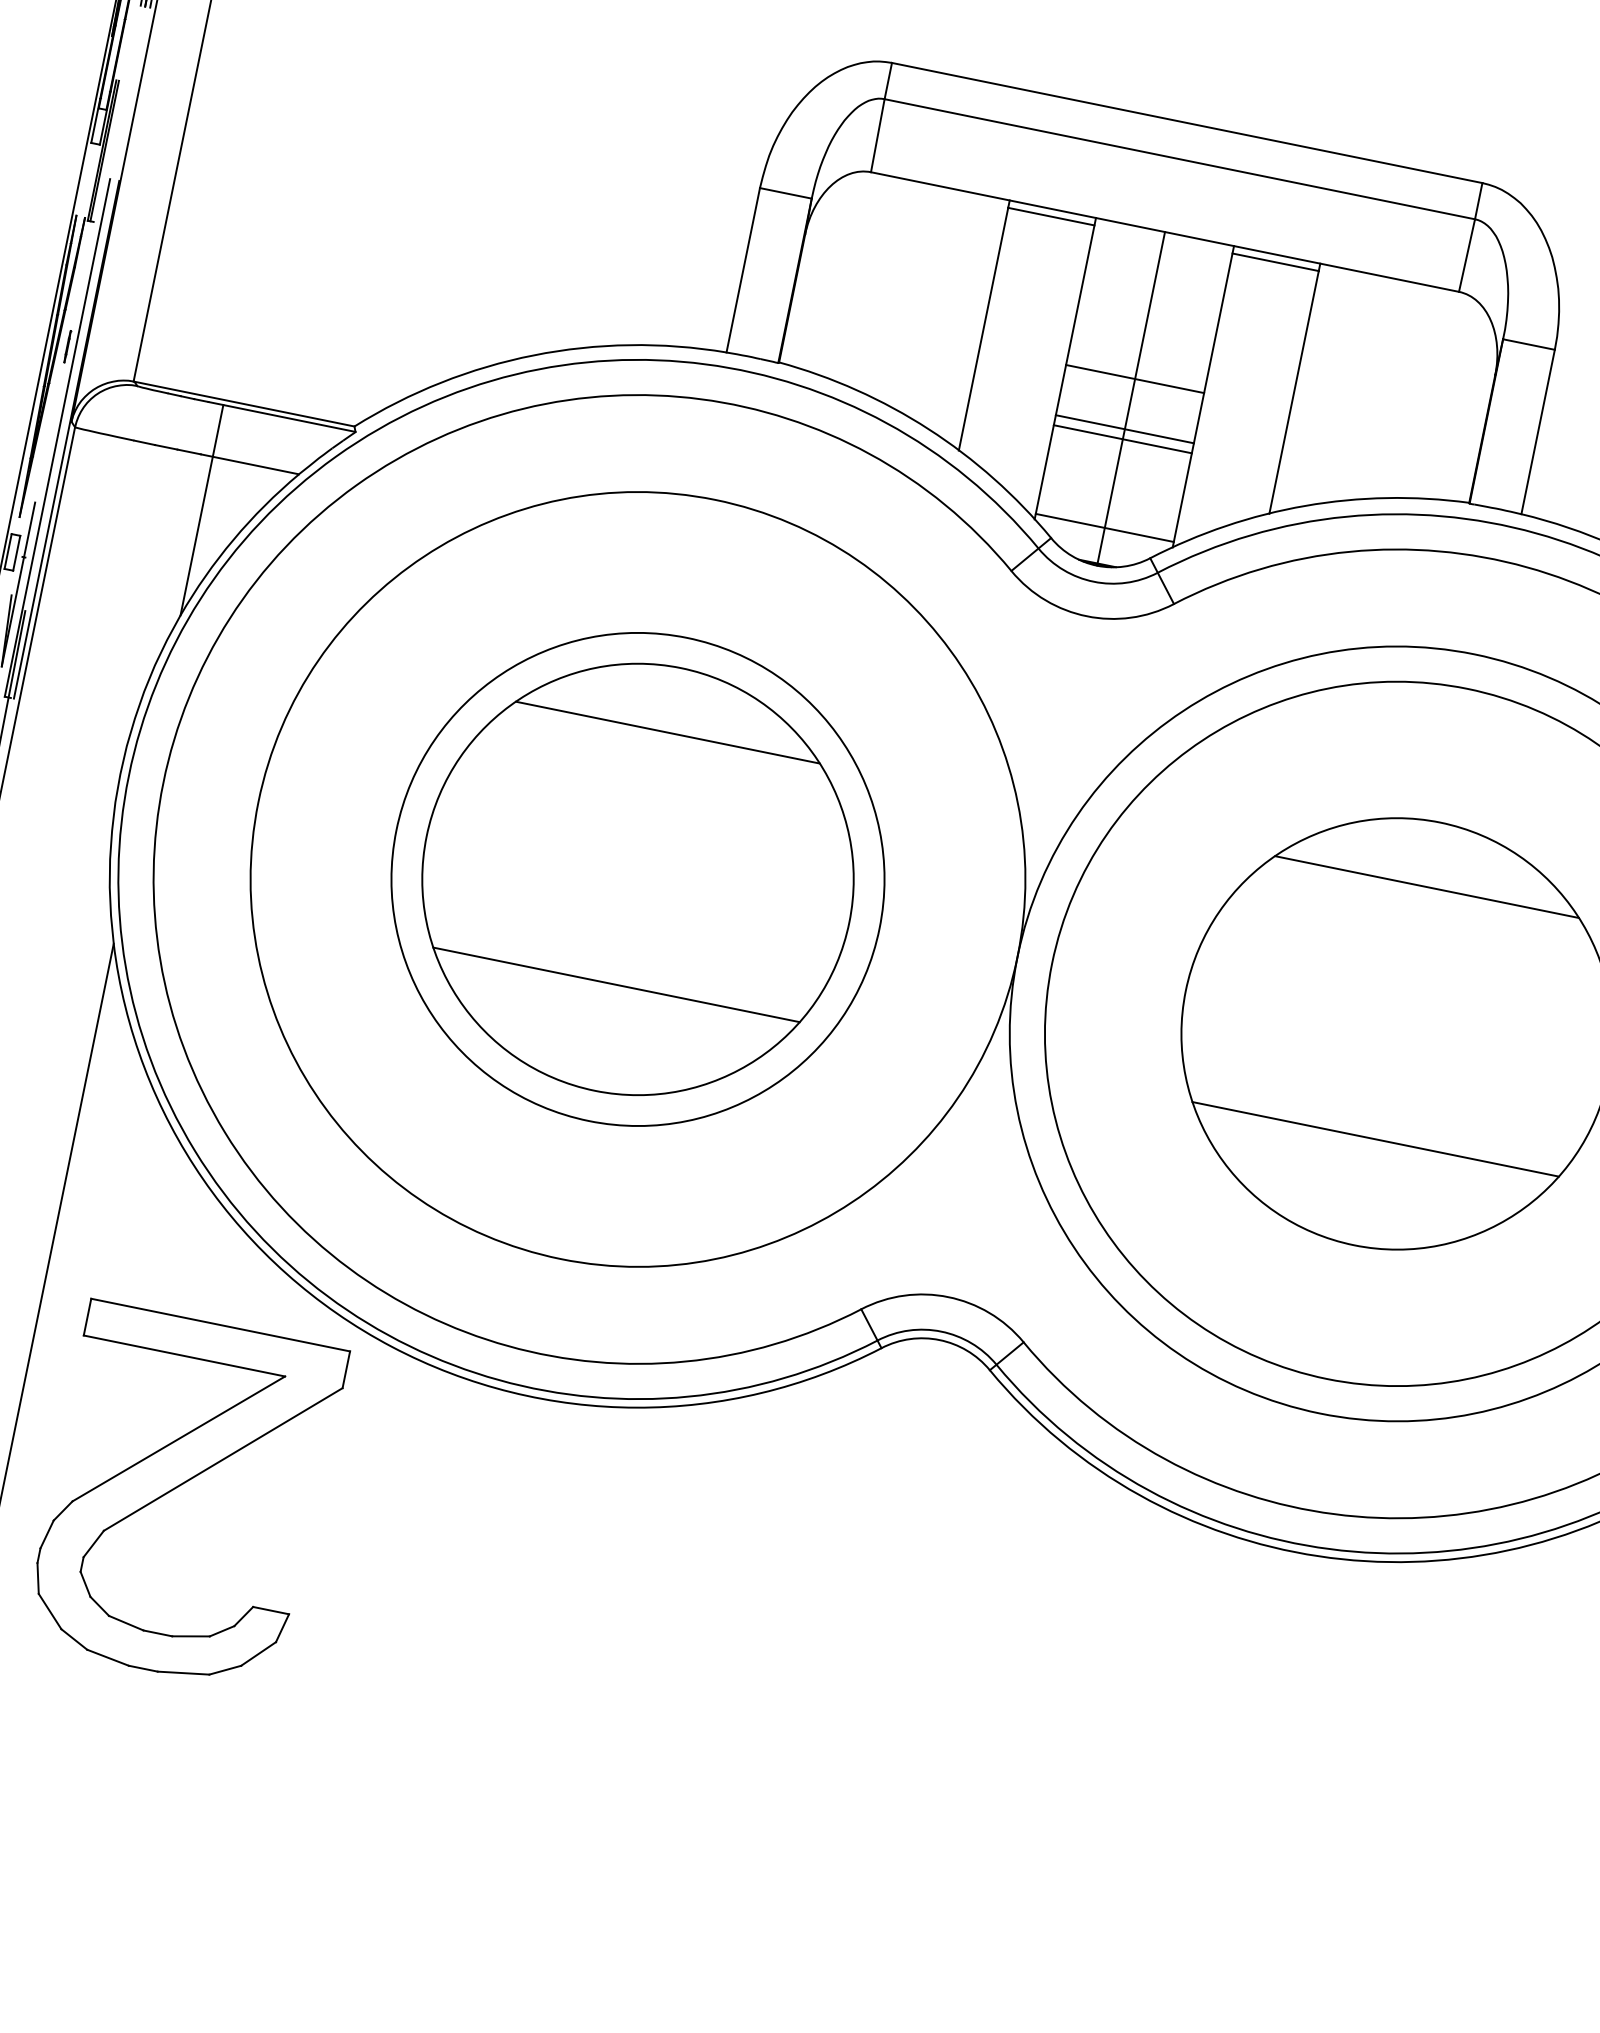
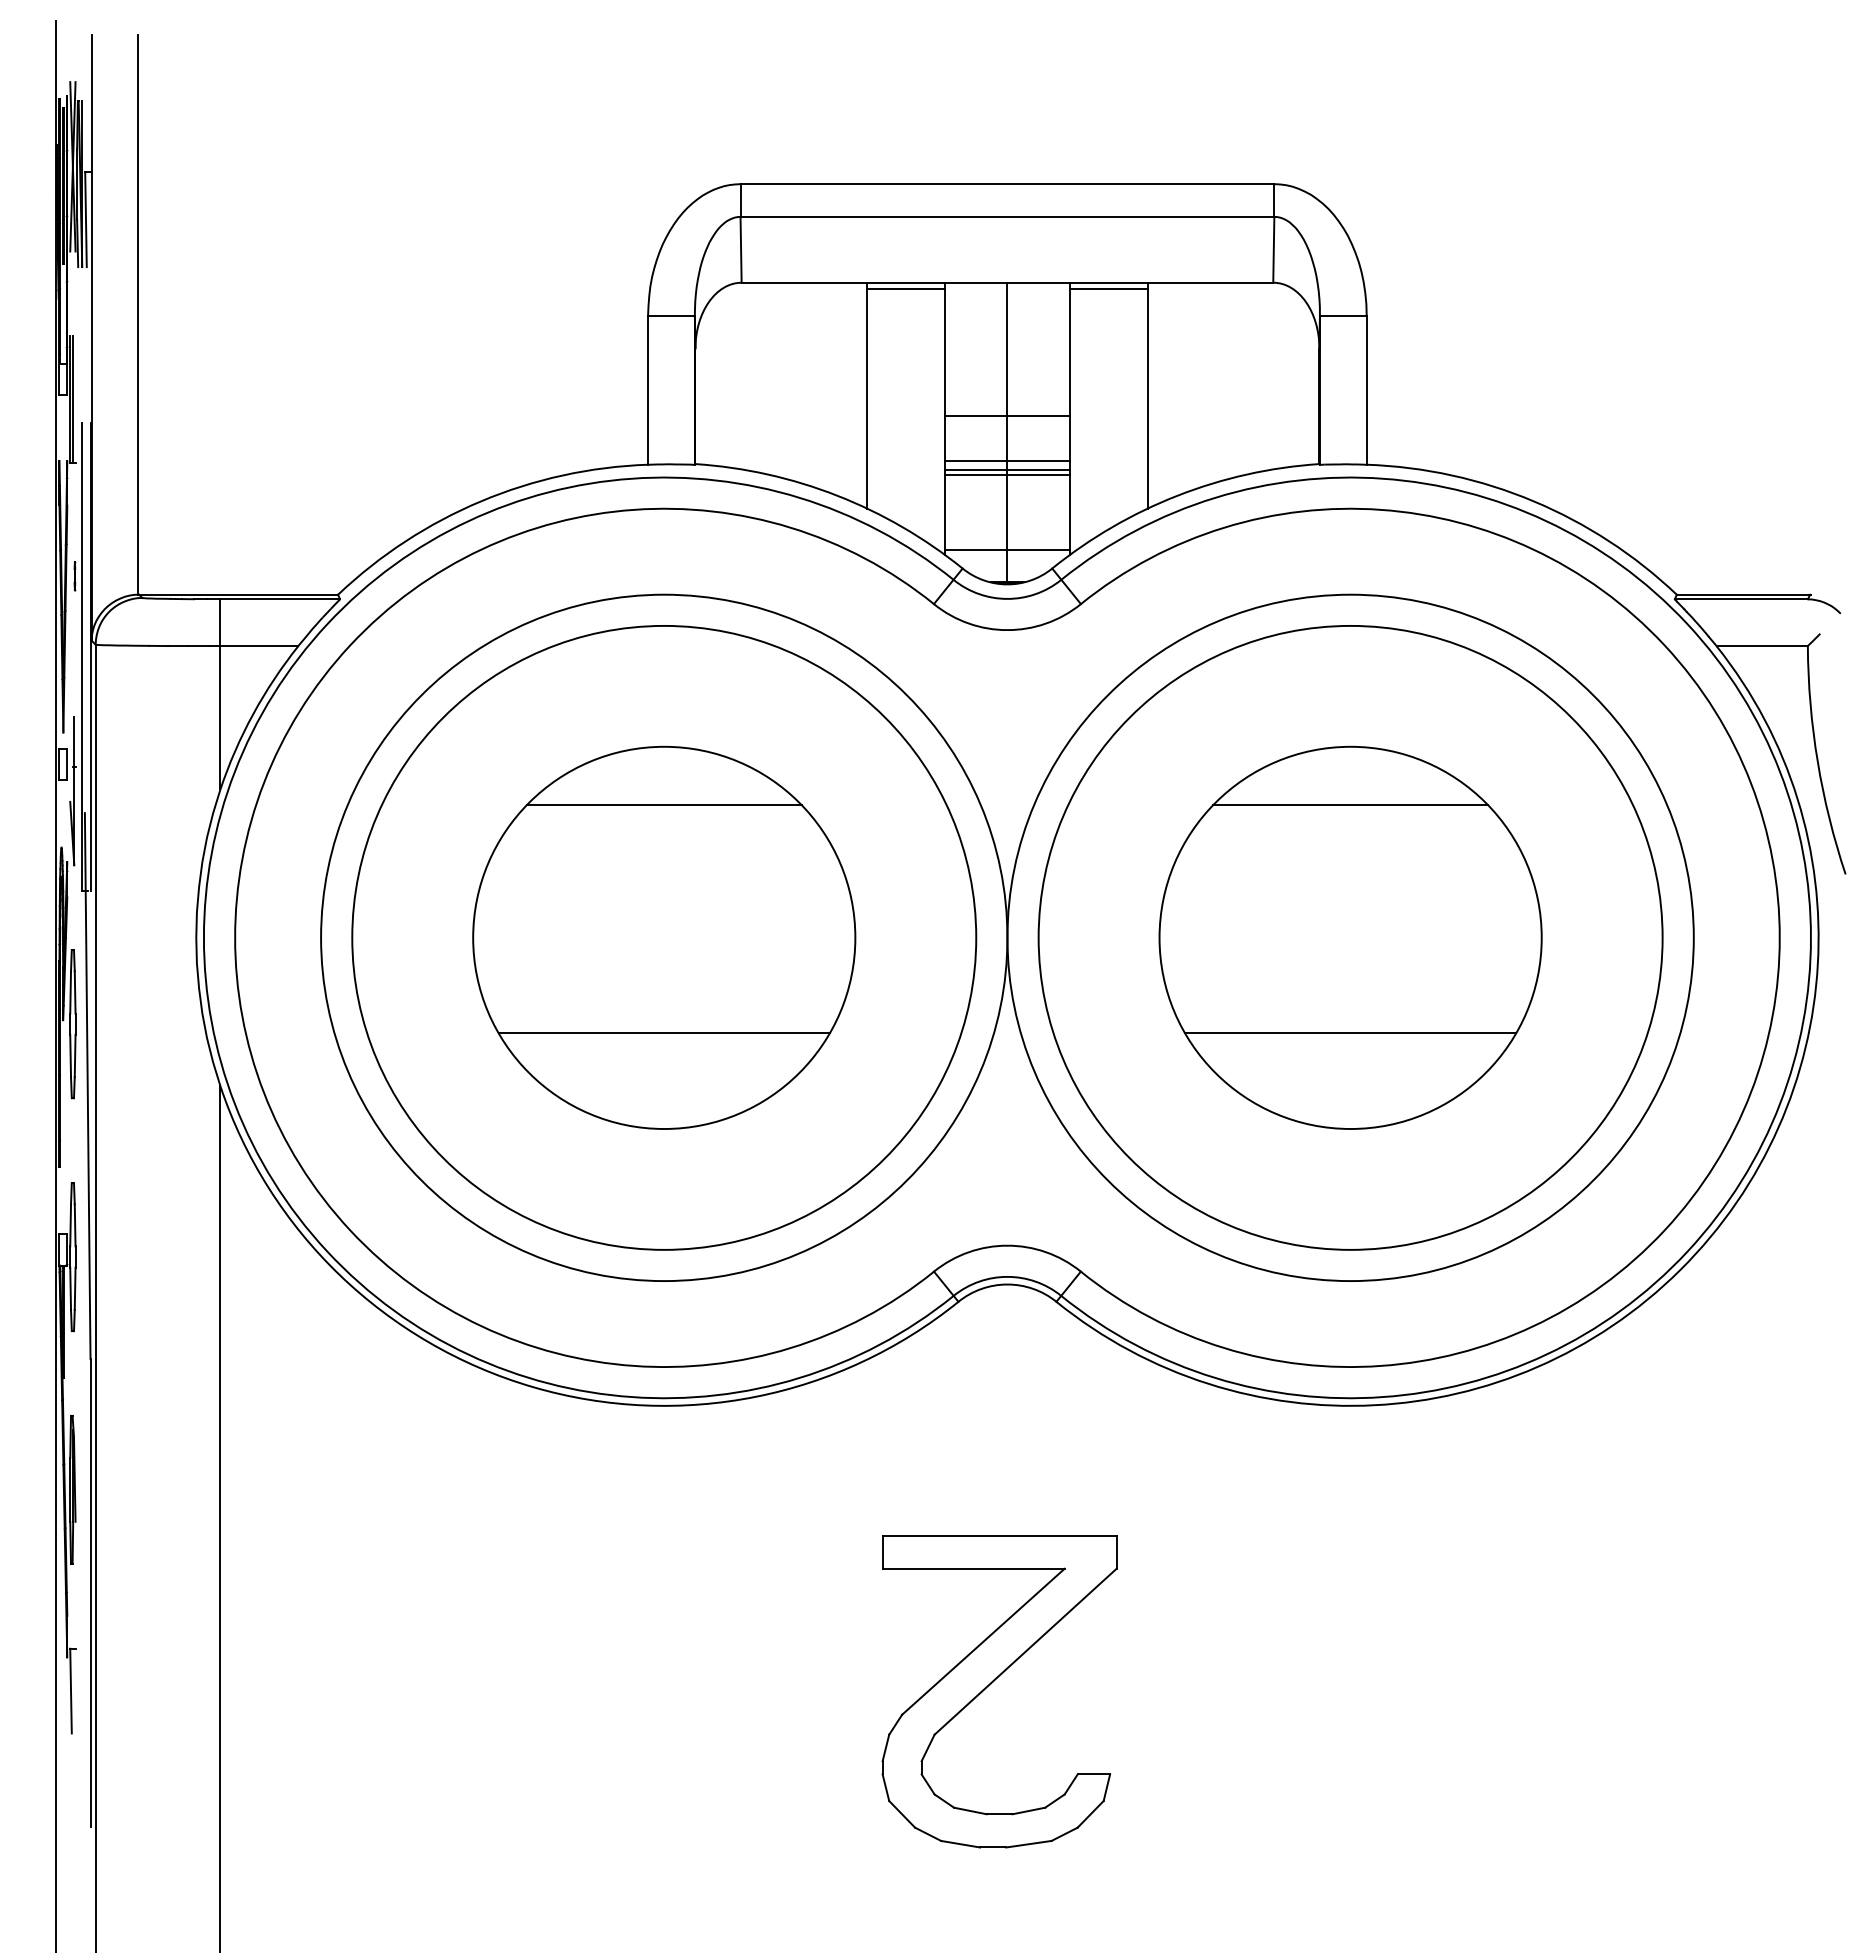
line: (1121, 444) -> (1007, 474), added
circle: (638, 879) -> (664, 937), size x1.43
part: (179, 1487) -> (992, 1683), moved

